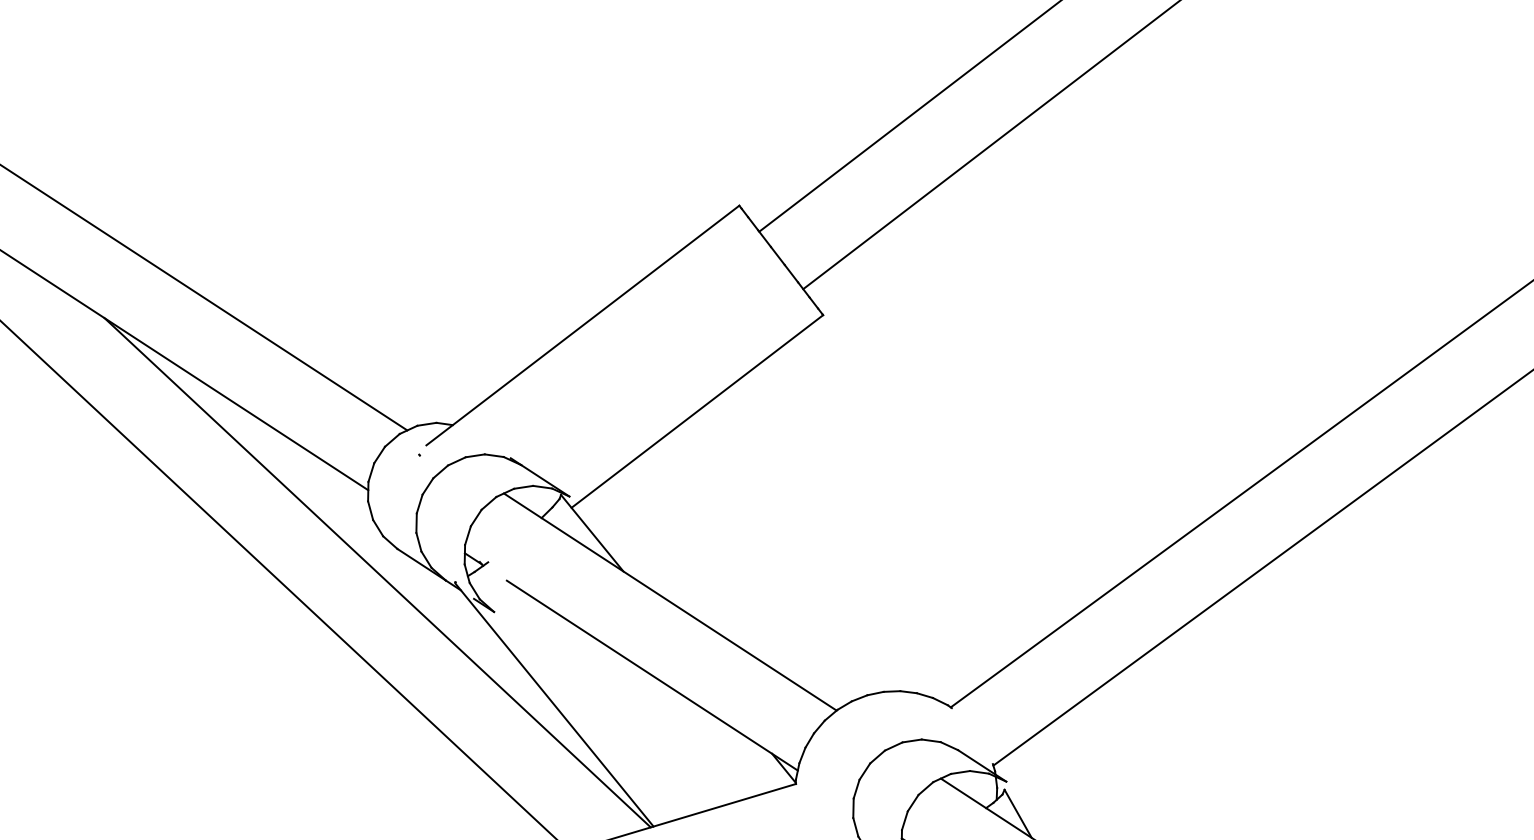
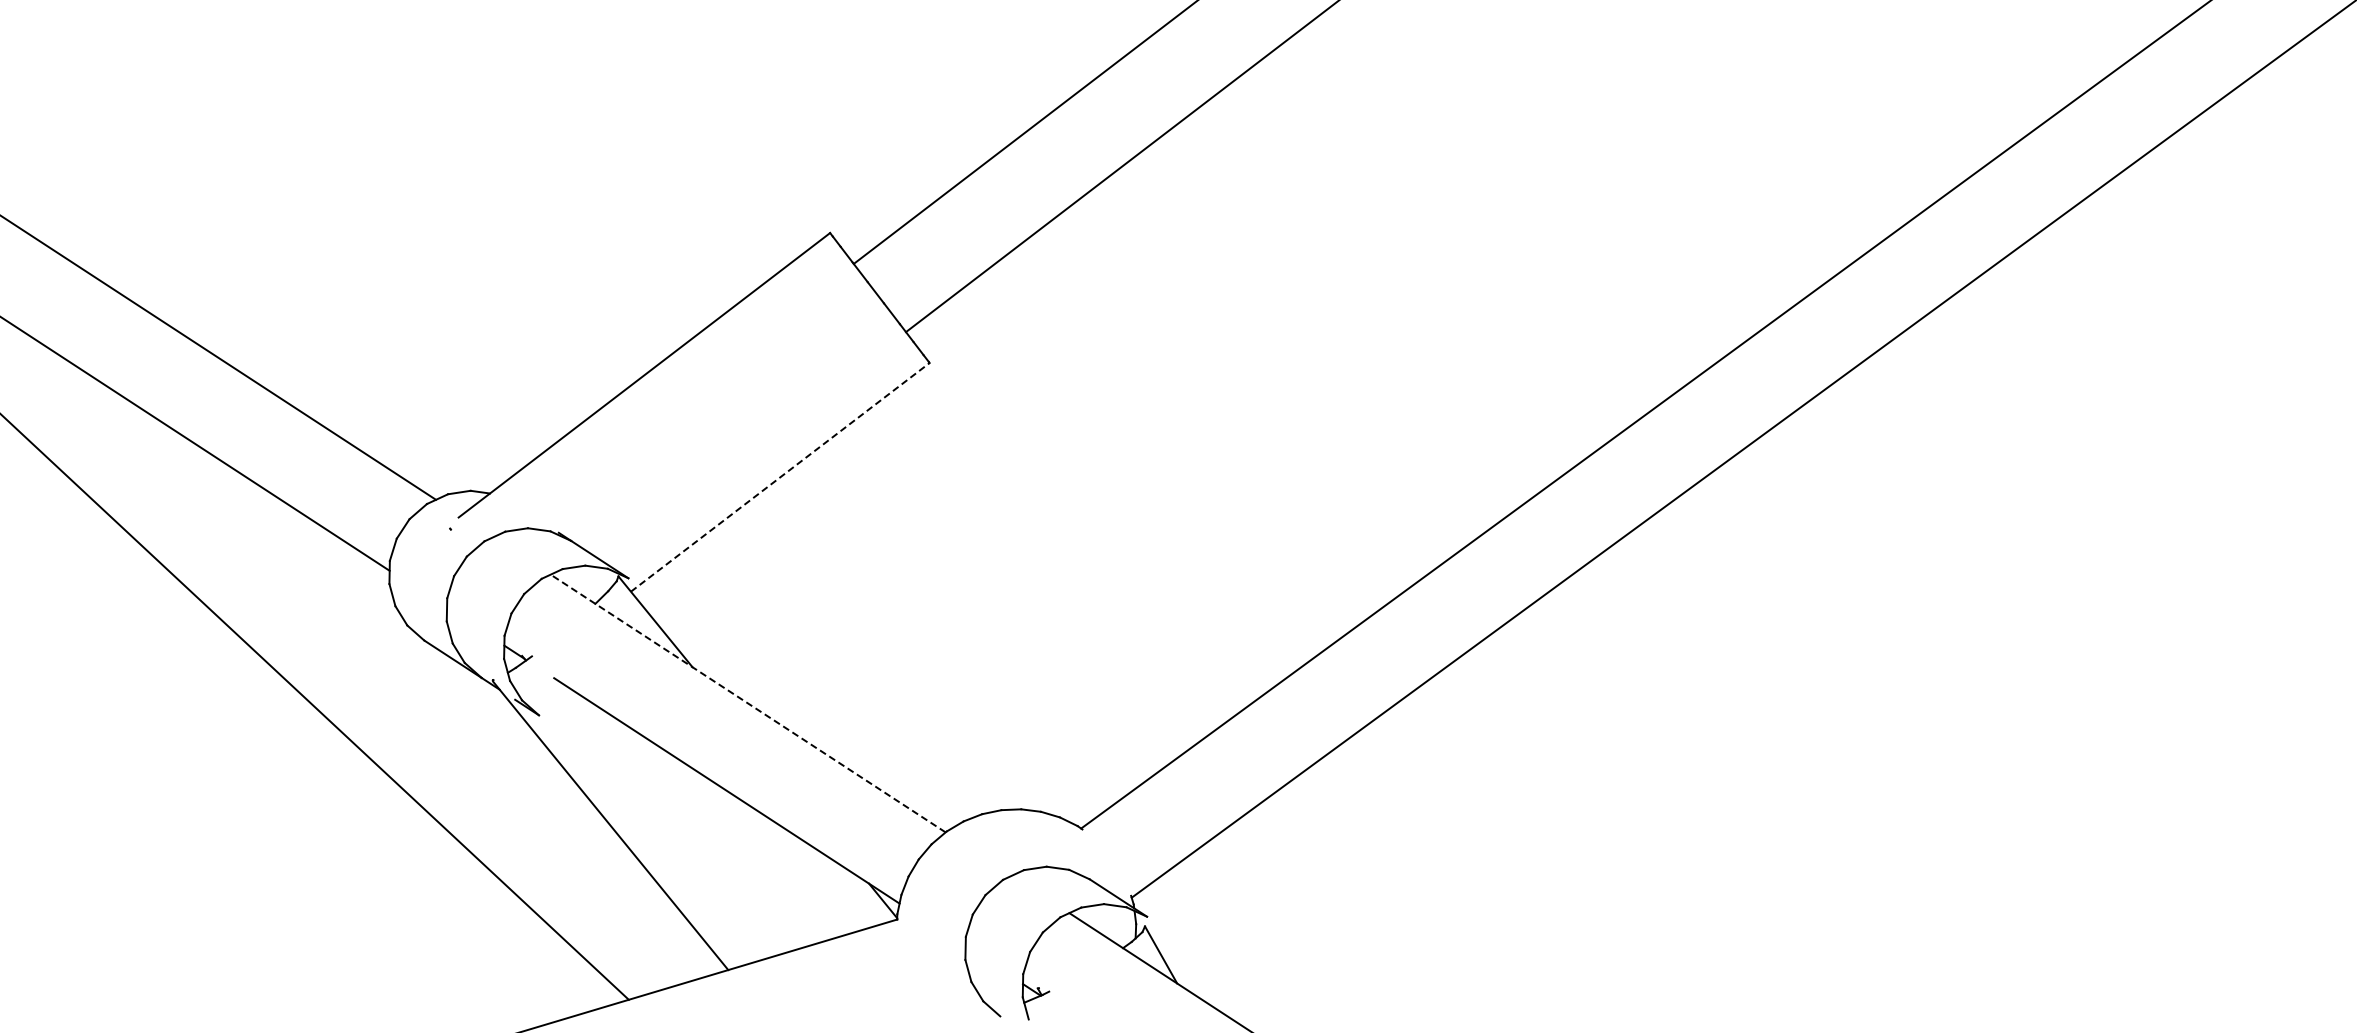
line: (697, 411) -> (780, 477), solid -> dashed
line: (377, 572) -> (400, 668), removed
line: (670, 602) -> (748, 703), solid -> dashed

